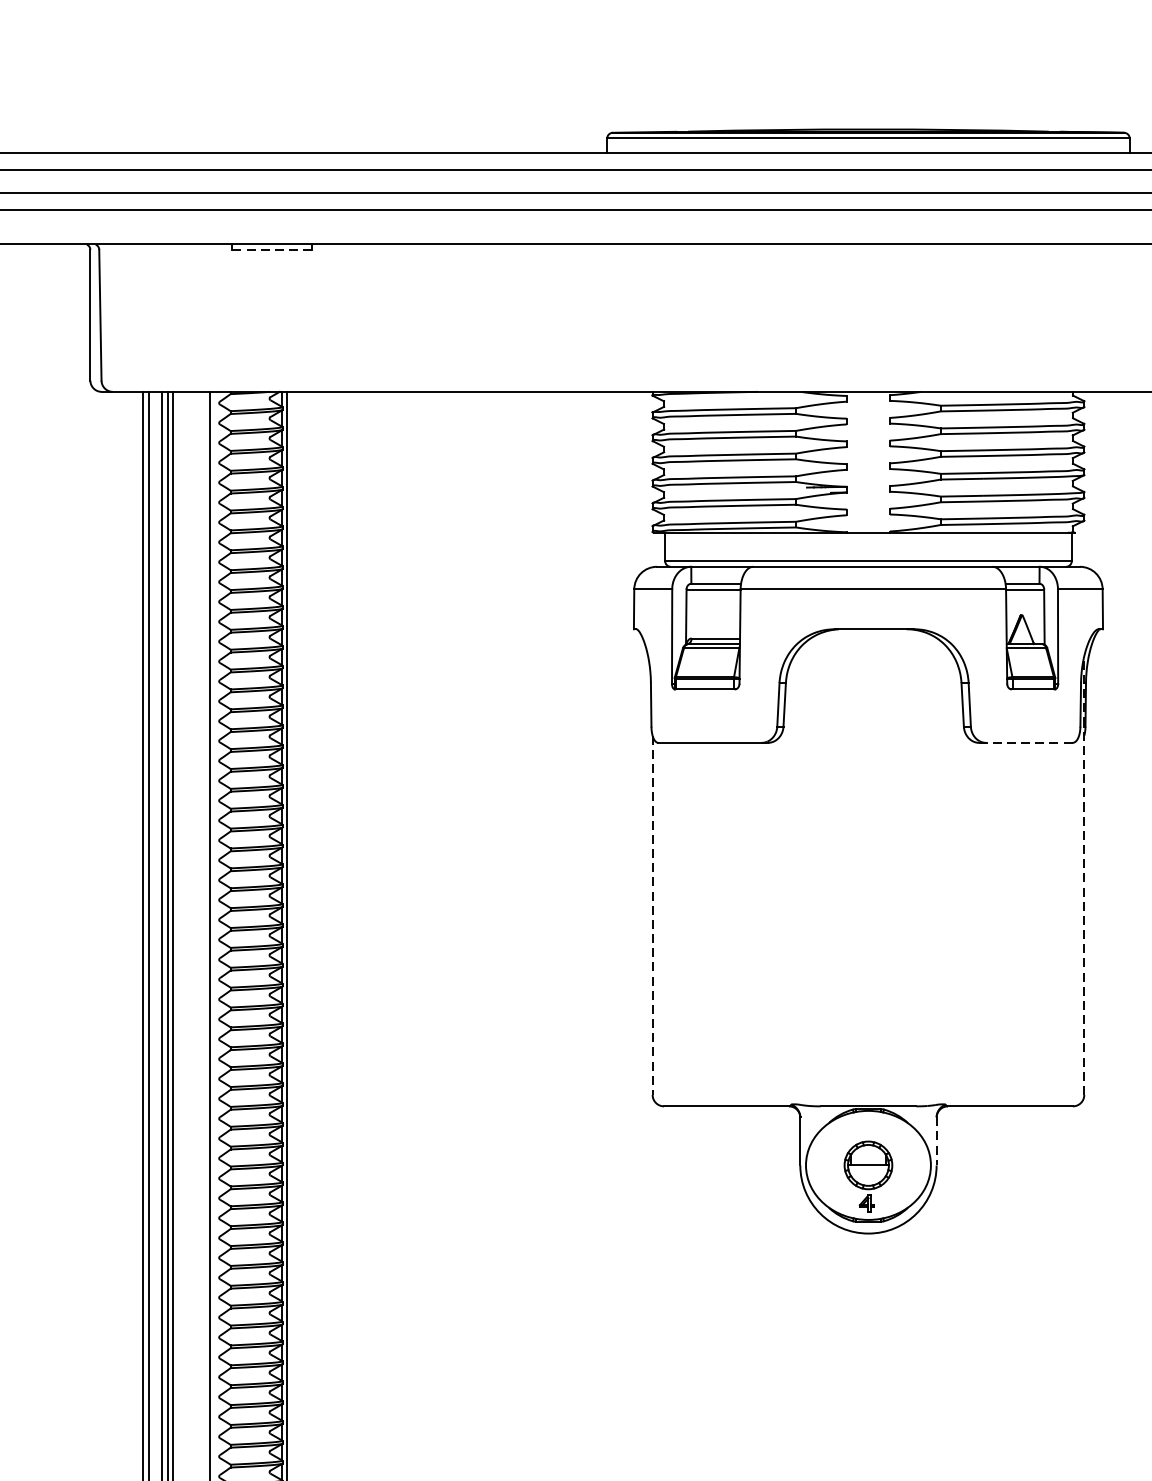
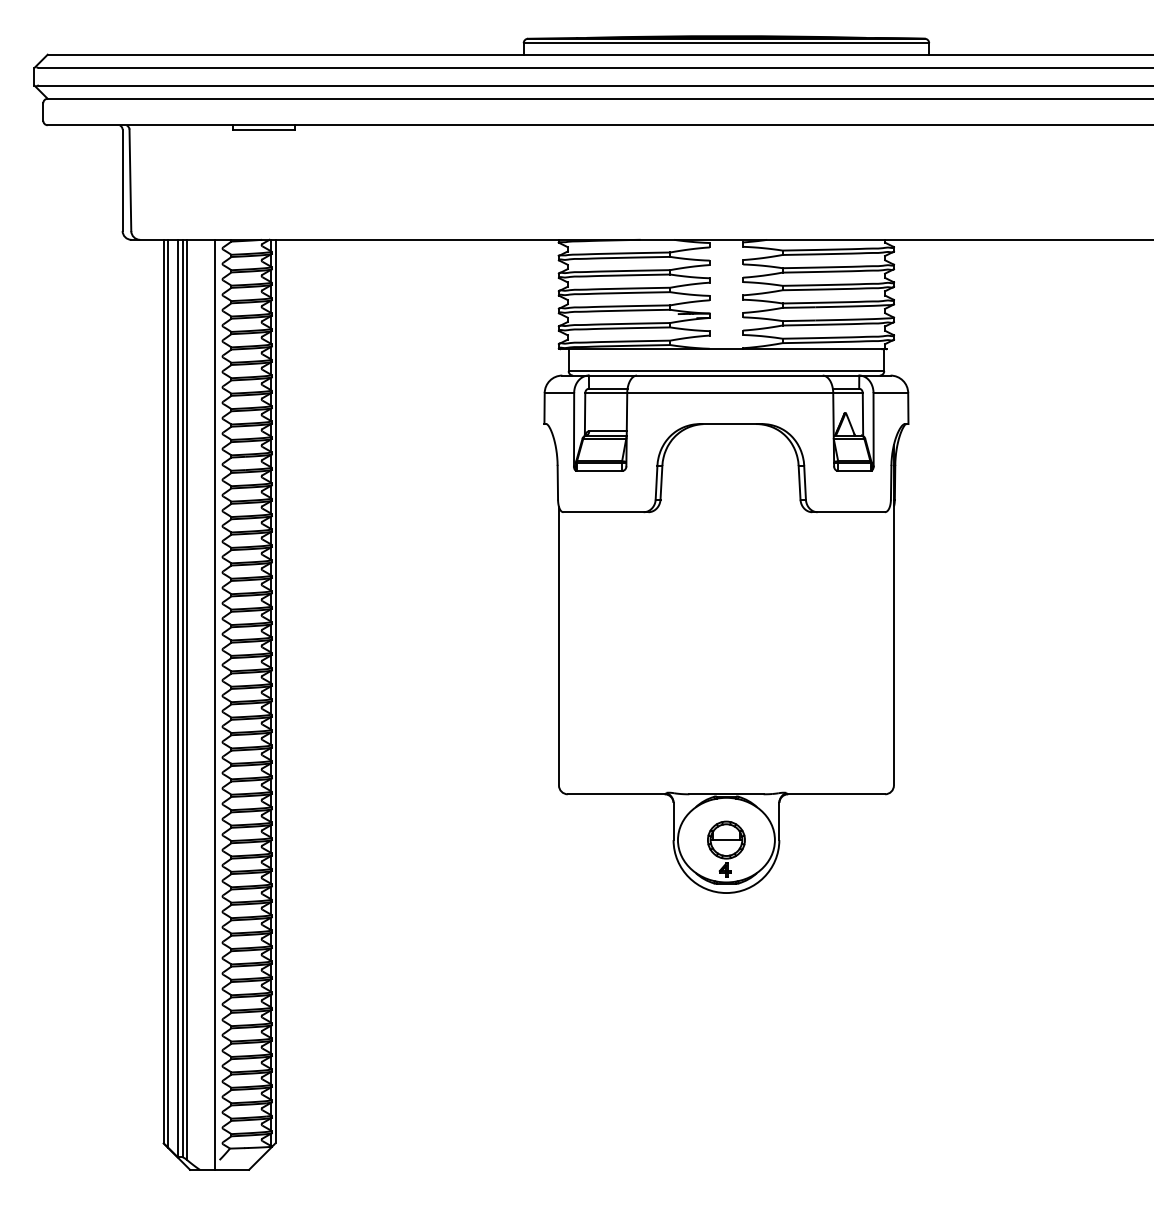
line: (271, 249) -> (263, 129), dashed -> solid
line: (1025, 743) -> (848, 512), dashed -> solid
line: (1083, 874) -> (893, 614), dashed -> solid
line: (652, 915) -> (558, 646), dashed -> solid
line: (936, 1141) -> (779, 821), dashed -> solid

